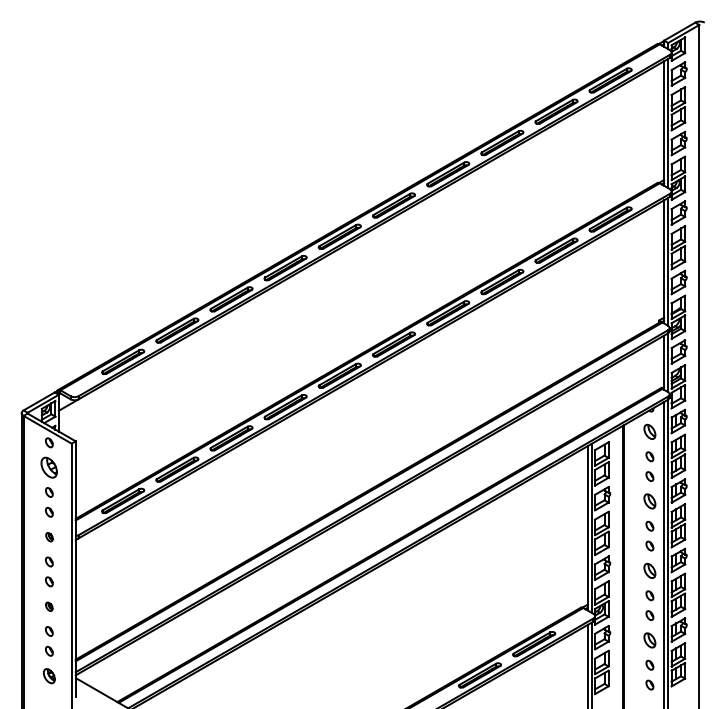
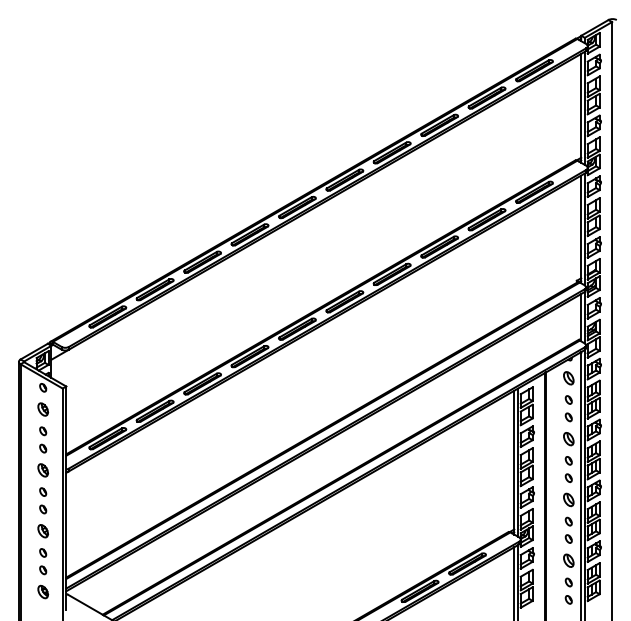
part: (49, 467) -> (43, 409), size x0.71
part: (49, 537) -> (43, 470), size x1.67
part: (48, 606) -> (42, 531), size x1.67

